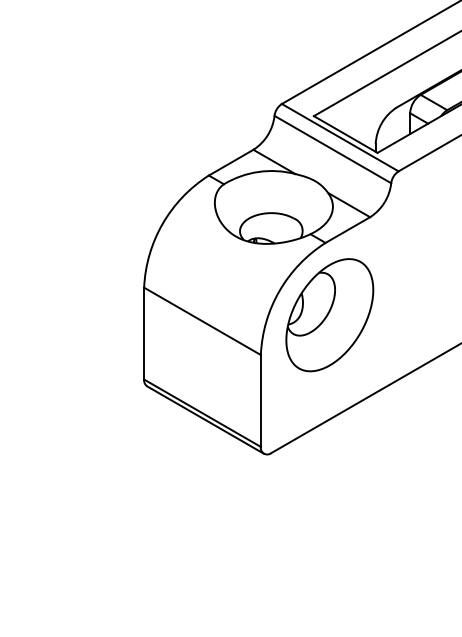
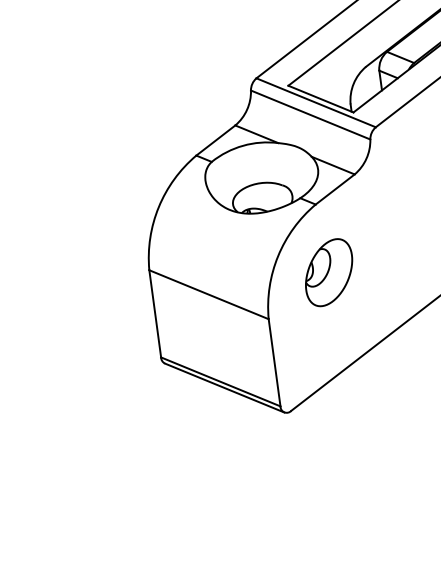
part: (329, 315) -> (328, 272), size x0.6

